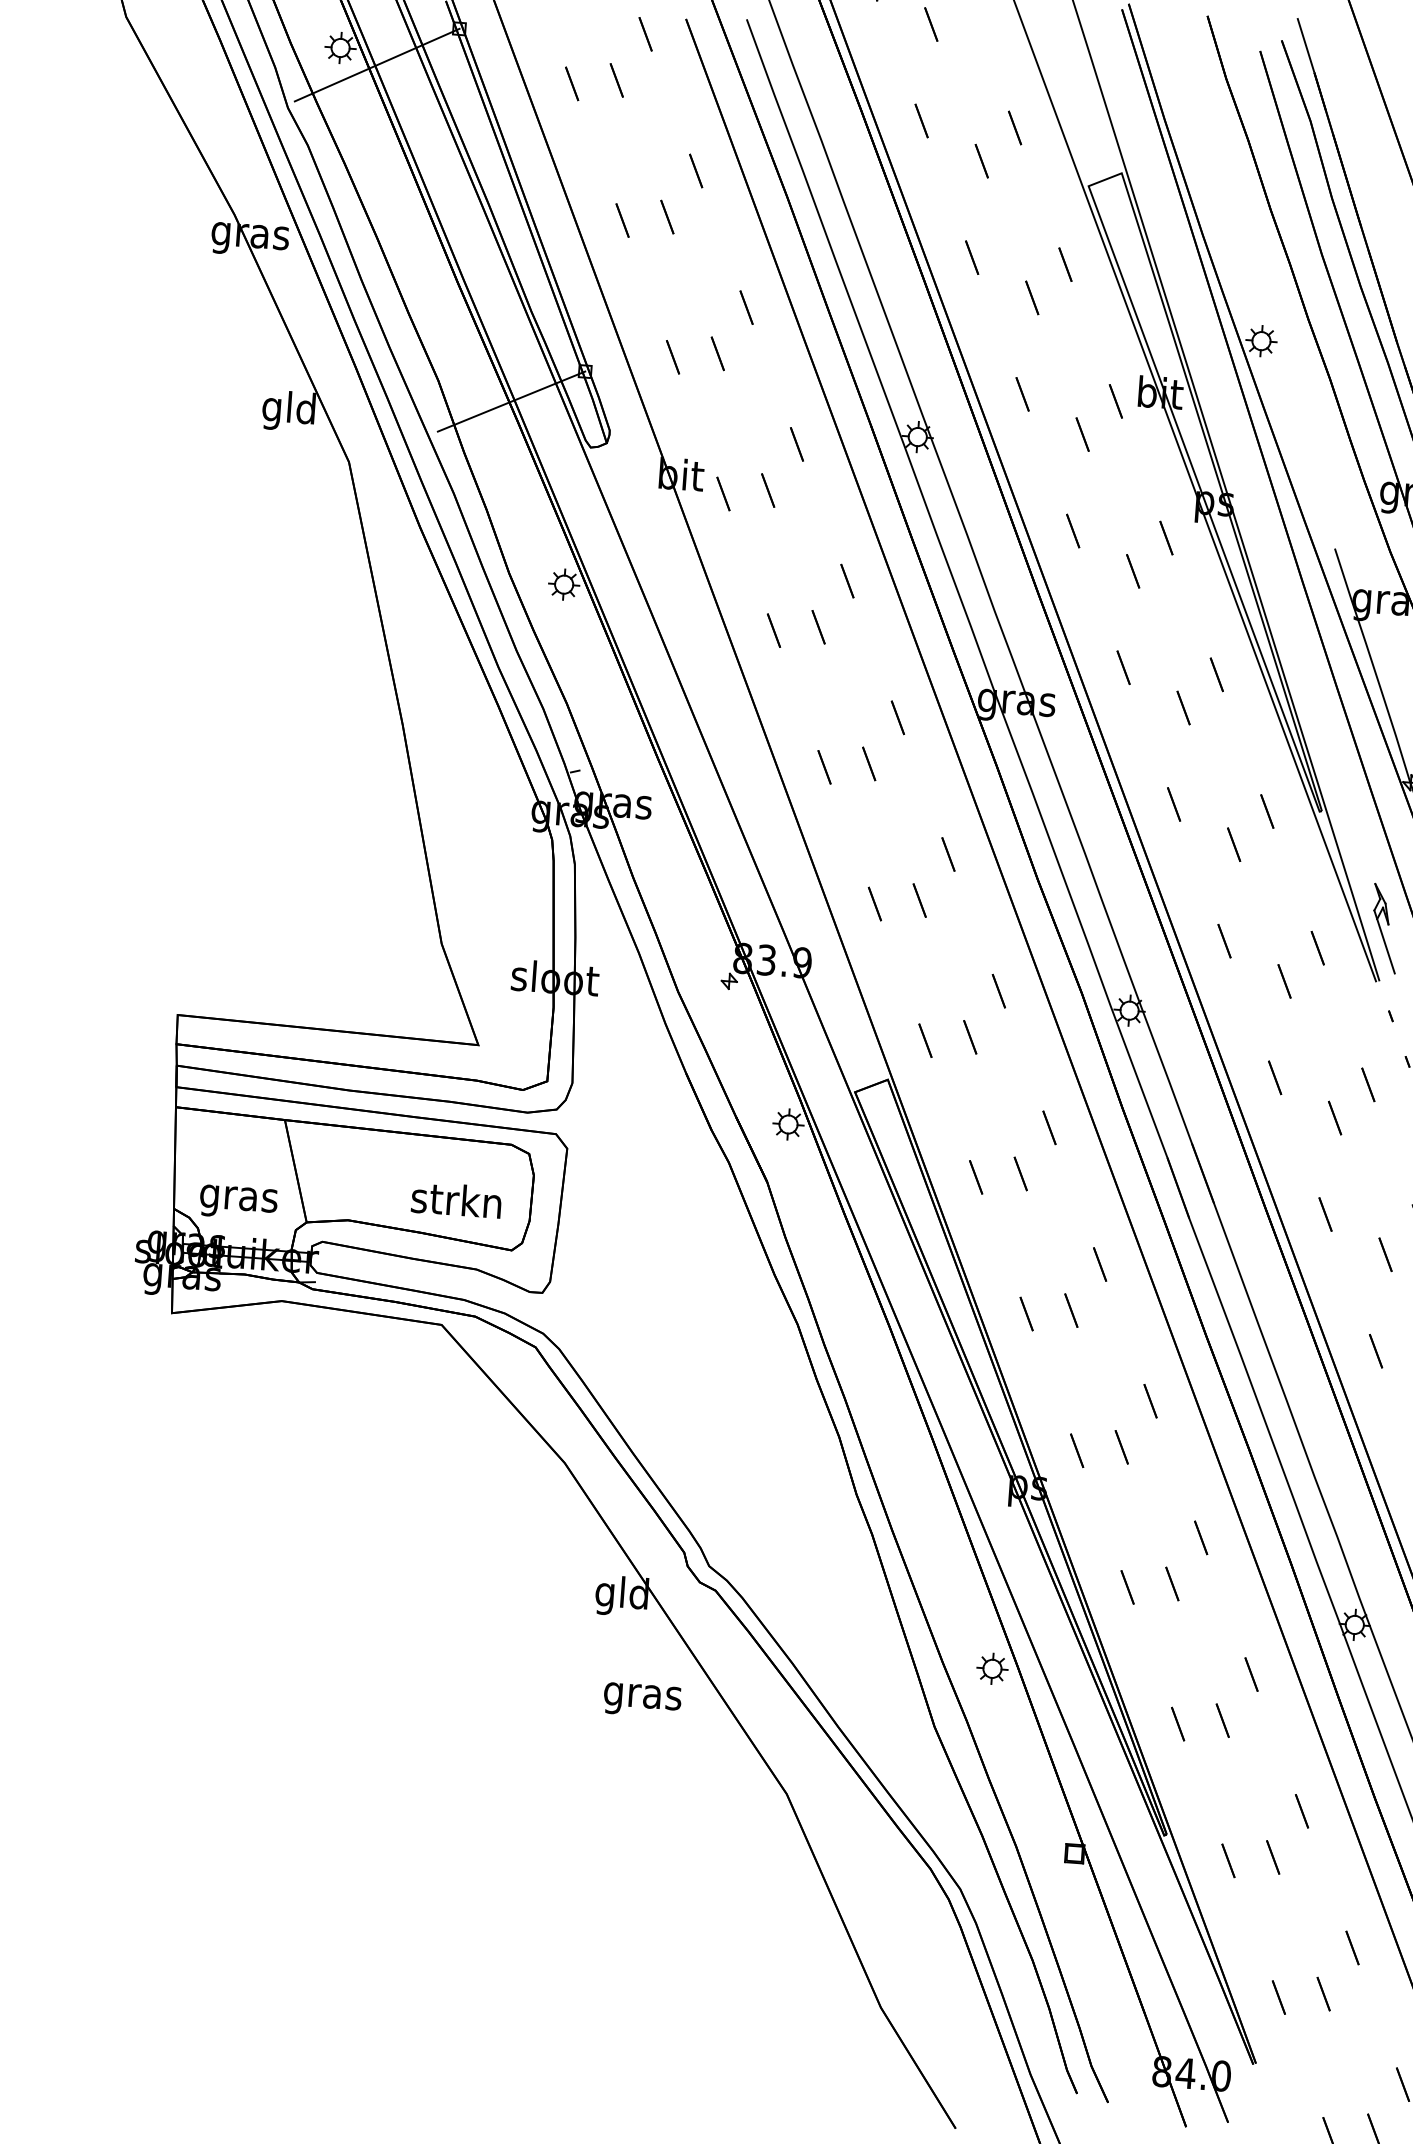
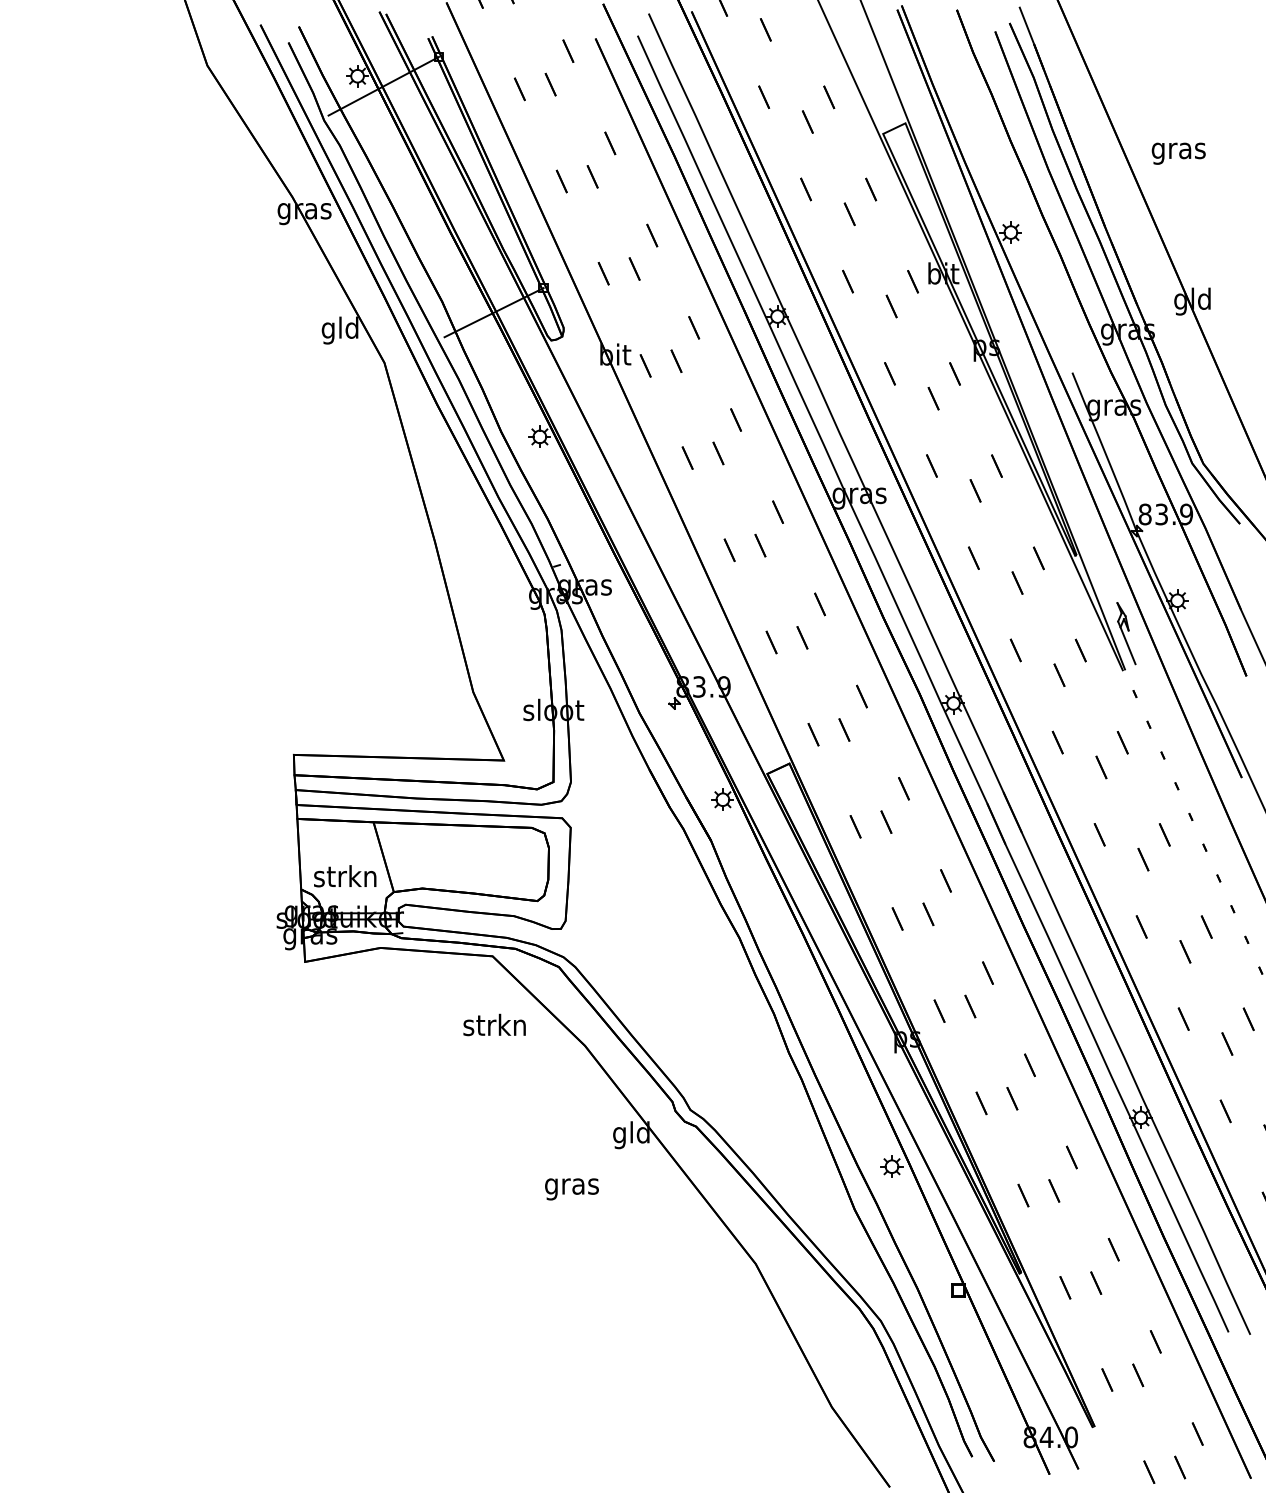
text: (238, 1197) -> (345, 878), gras -> strkn
text: (456, 1199) -> (494, 1024), moved
text: (641, 1700) -> (571, 1189), moved

